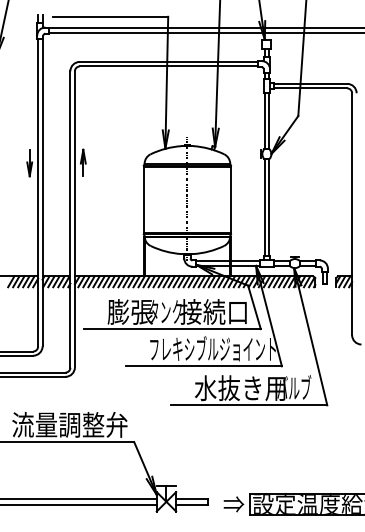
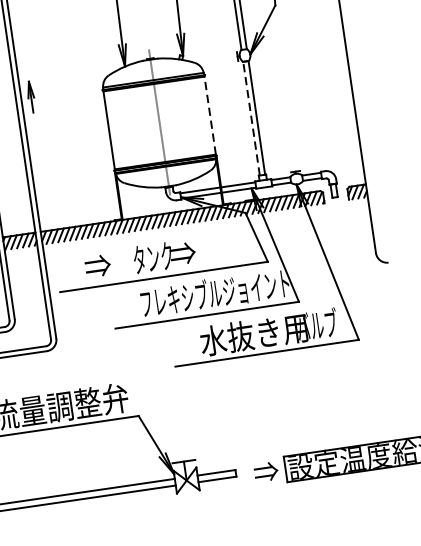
line: (230, 199) -> (210, 114), solid -> dashed
line: (264, 207) -> (251, 118), solid -> dashed
text: (129, 311) -> (110, 263), 膨張 -> ⇒
text: (213, 311) -> (209, 249), 接続口 -> ⇒

